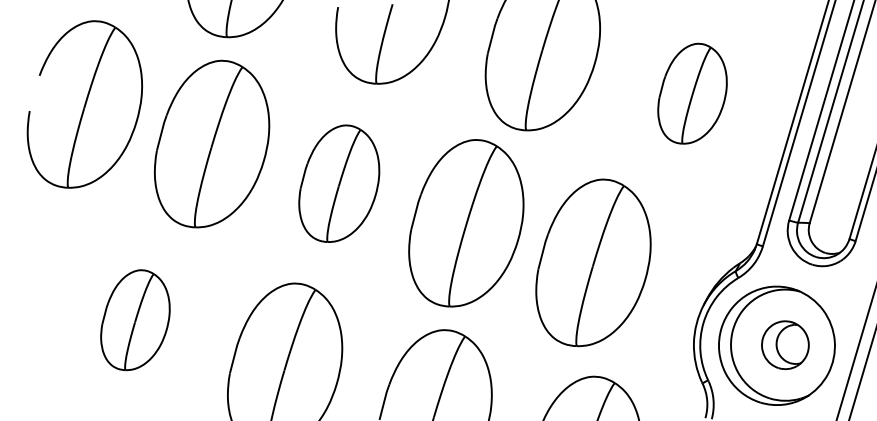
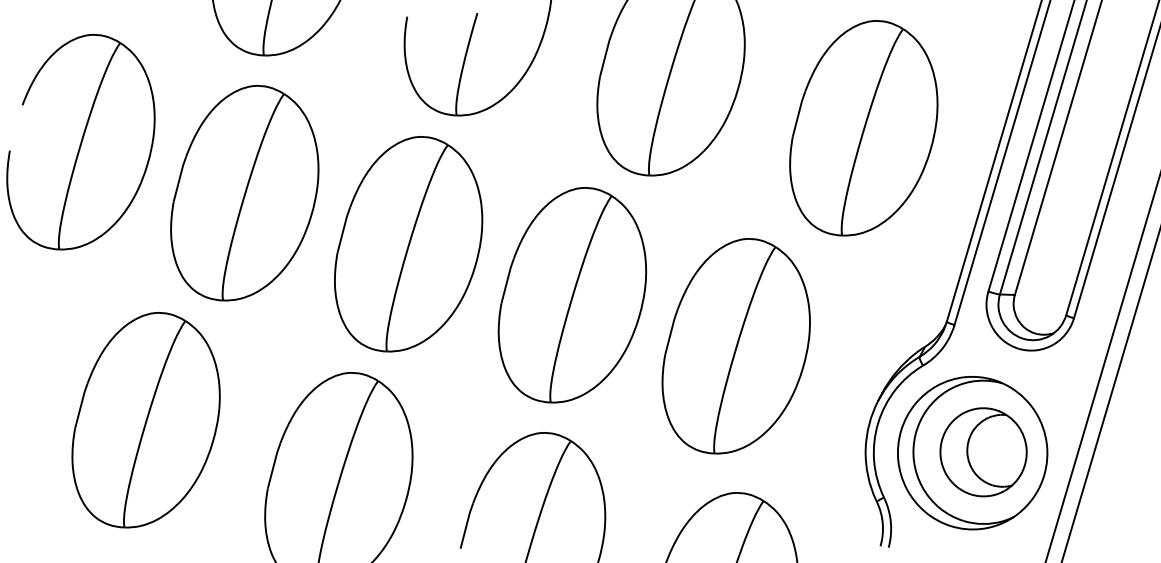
part: (692, 93) -> (863, 128), size x1.67
part: (339, 183) -> (408, 244), size x1.43
part: (135, 319) -> (145, 419), size x1.67
part: (785, 345) -> (983, 452), size x1.43

